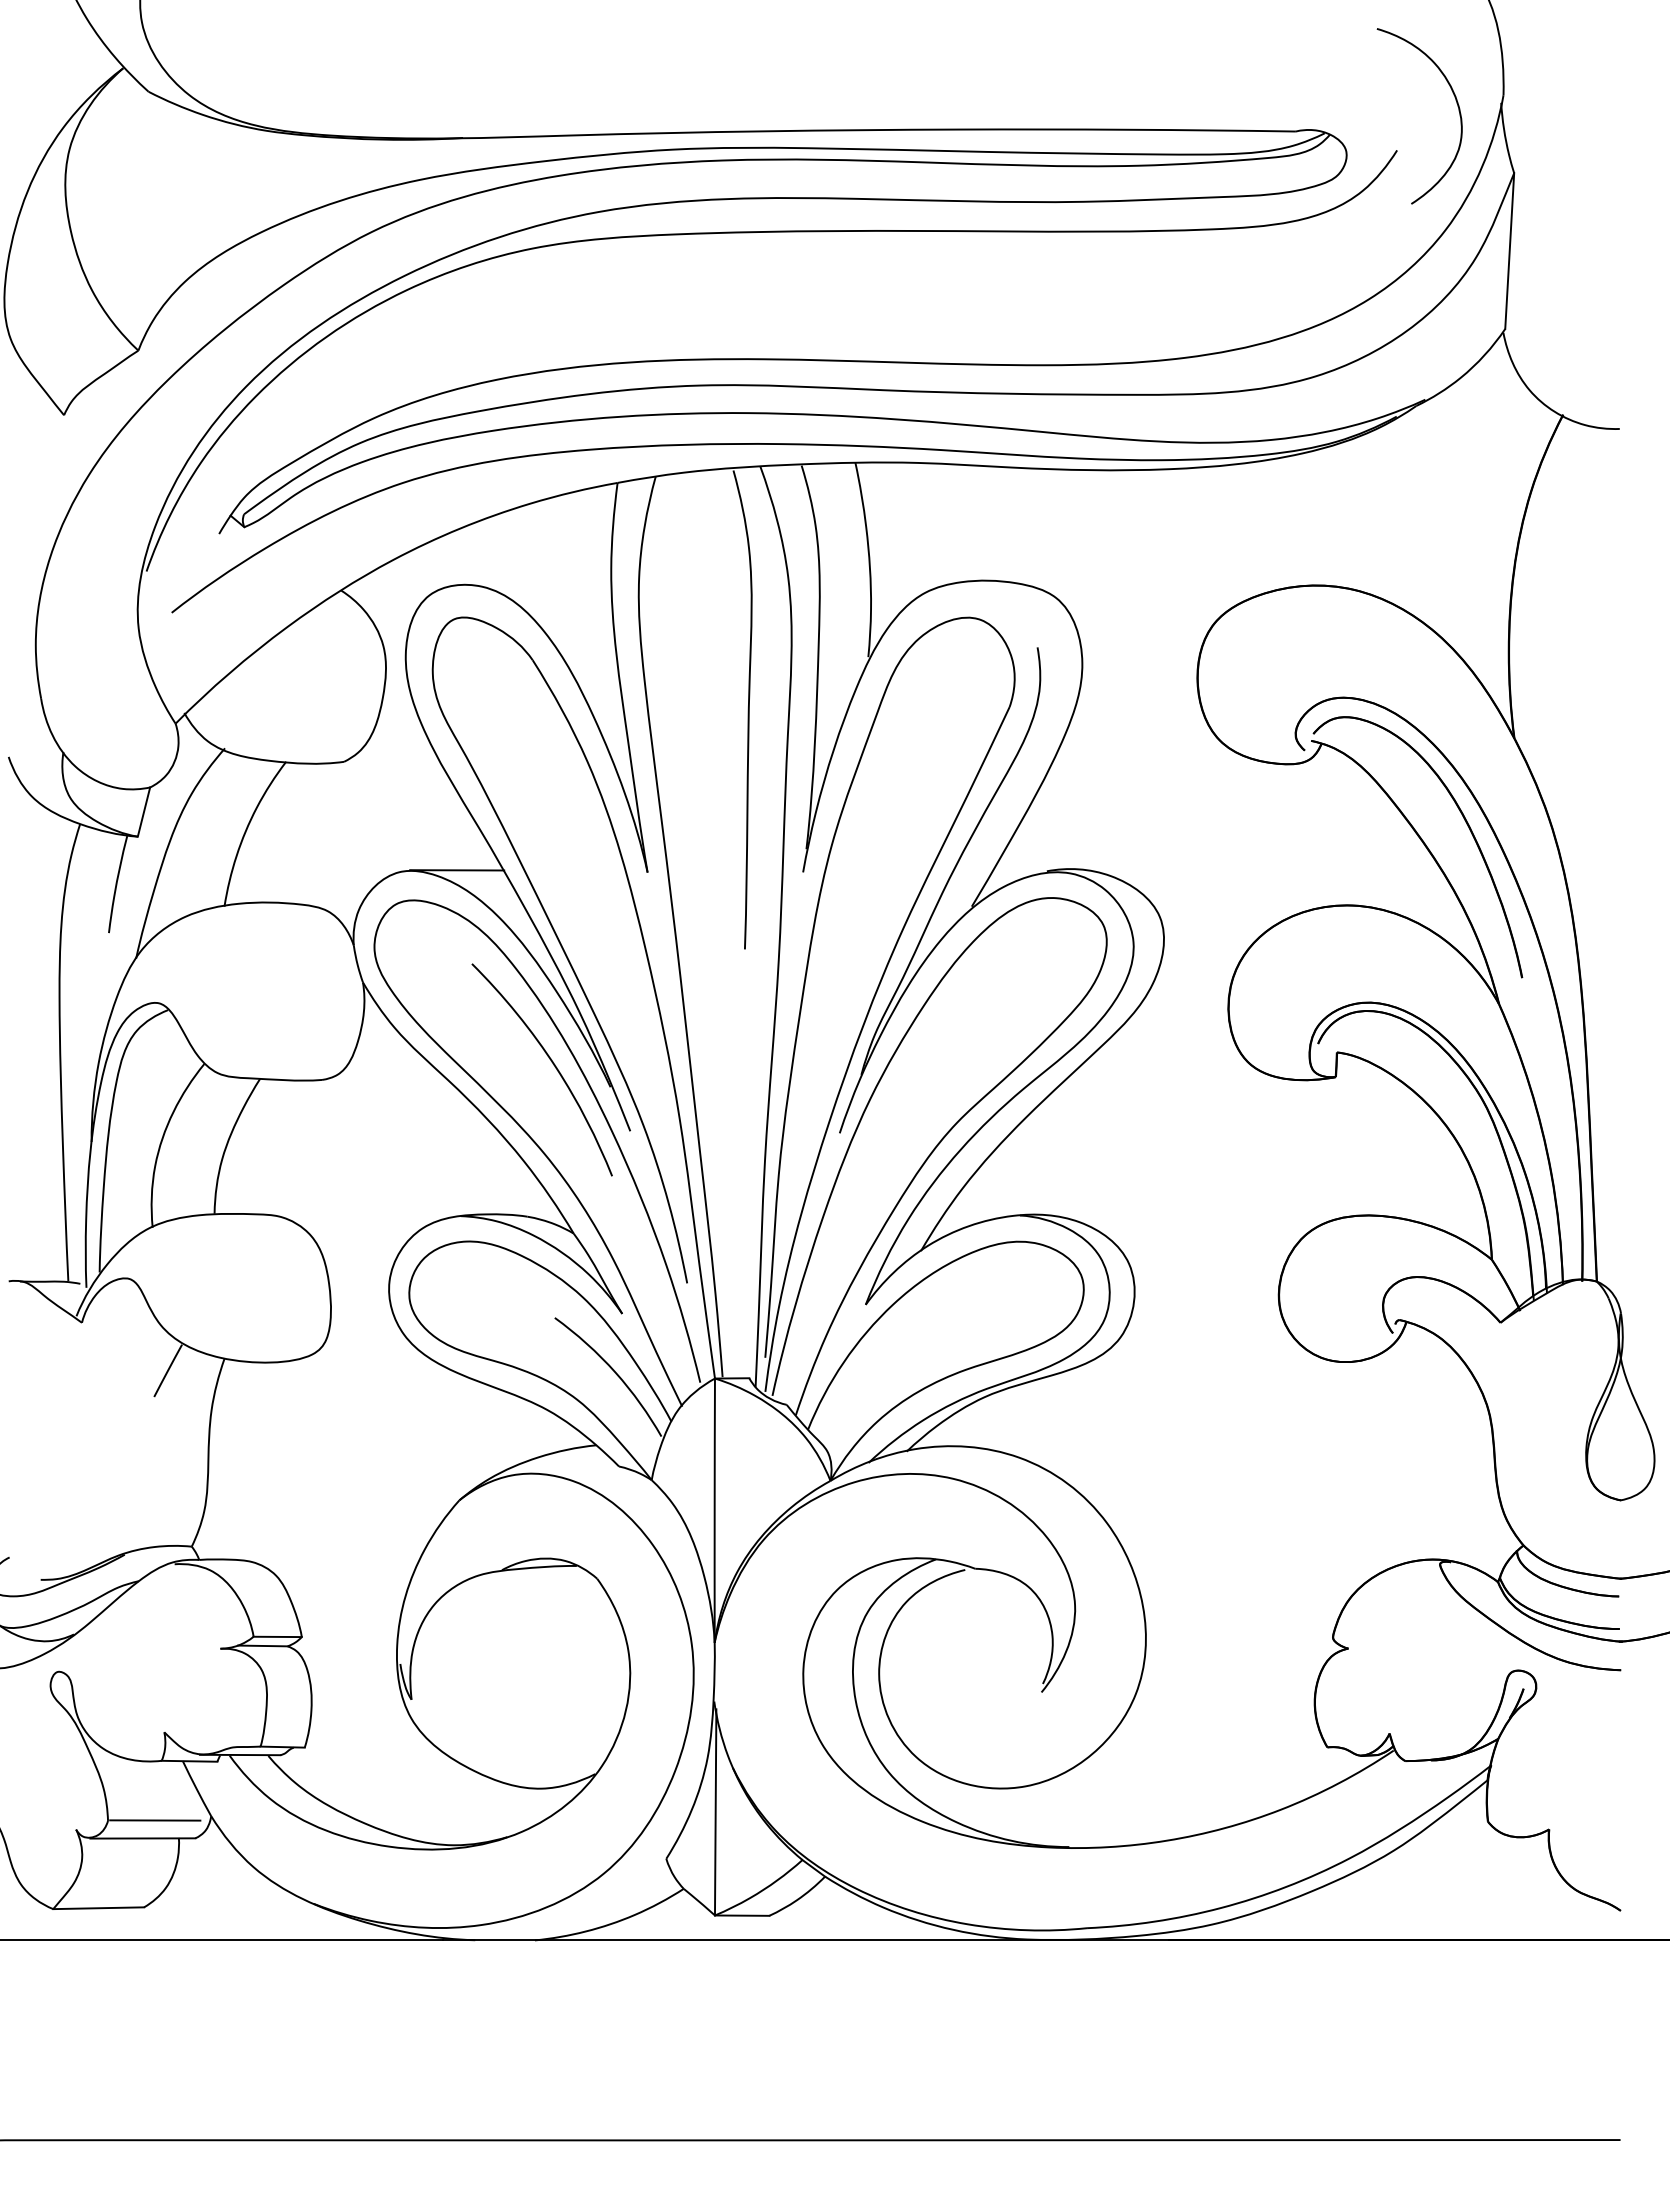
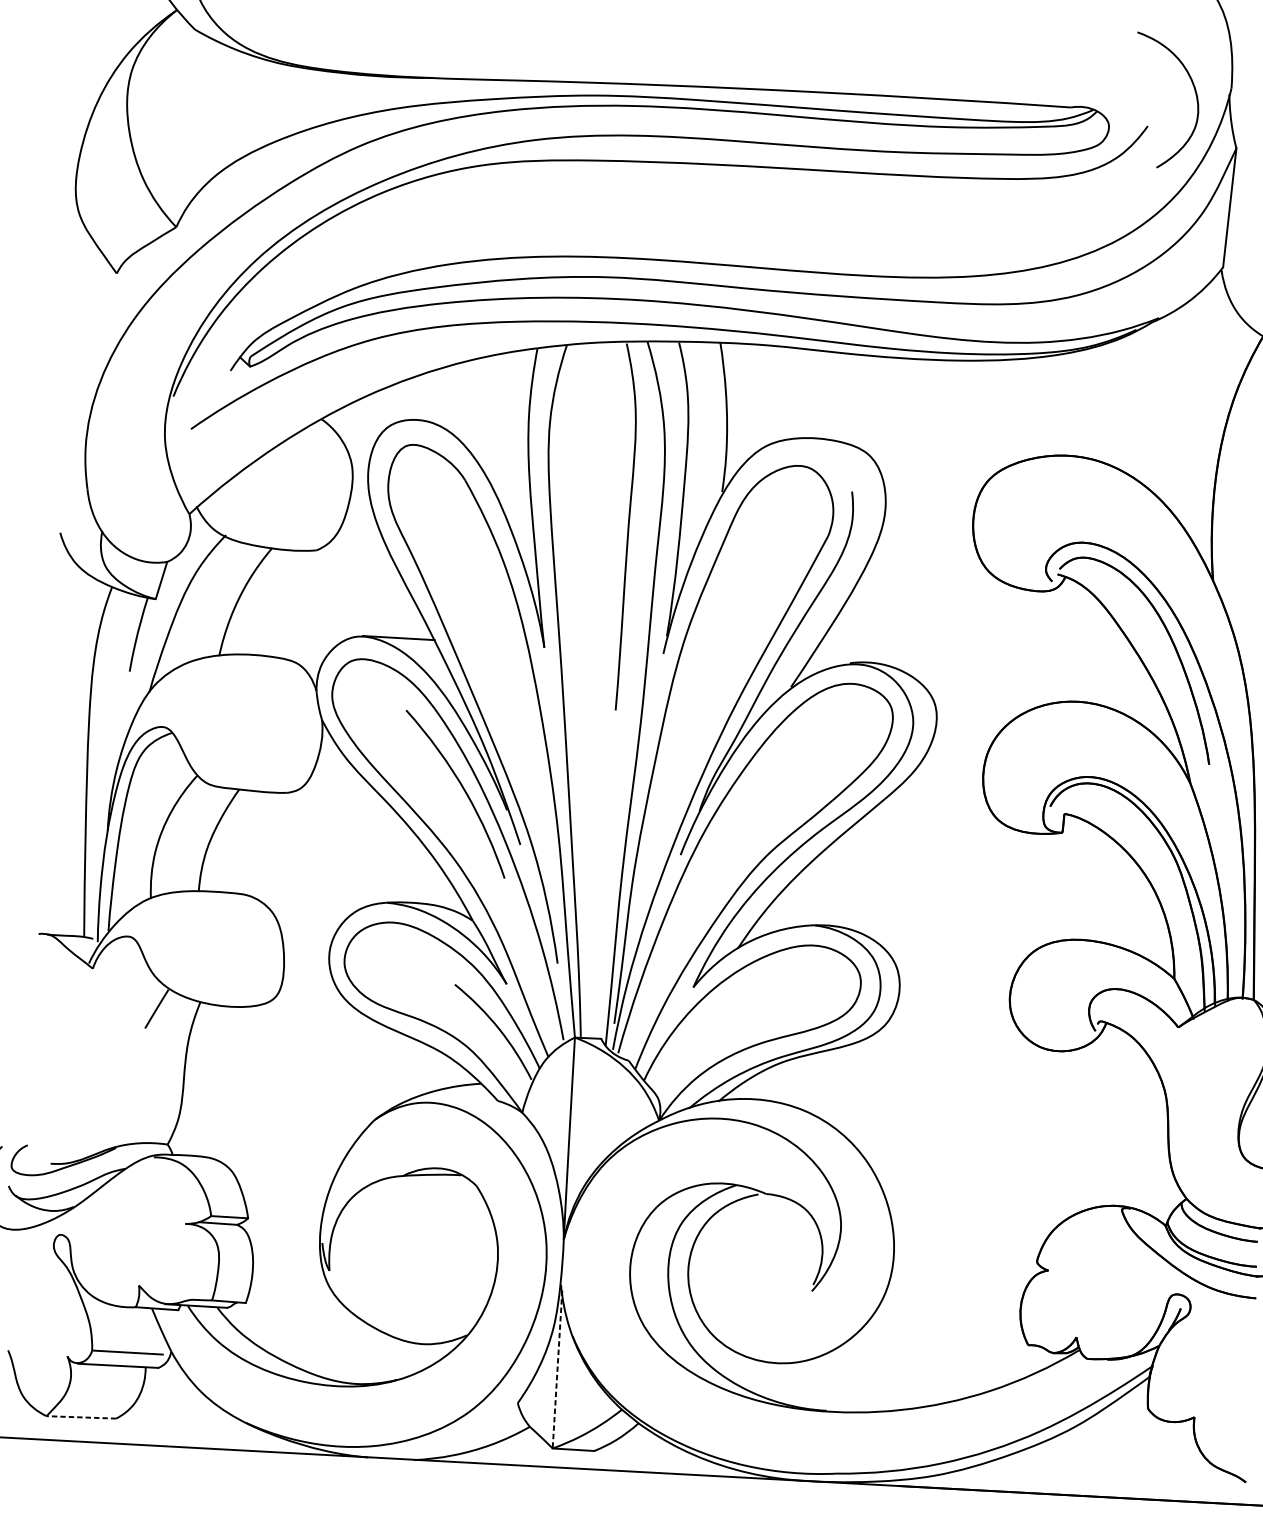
line: (715, 1812) -> (557, 1369), solid -> dashed
line: (98, 1908) -> (81, 1417), solid -> dashed

